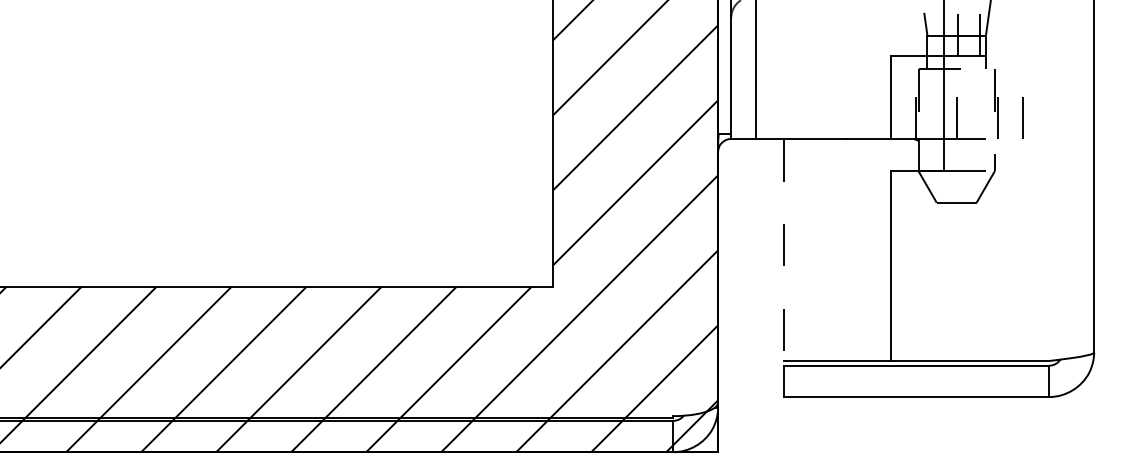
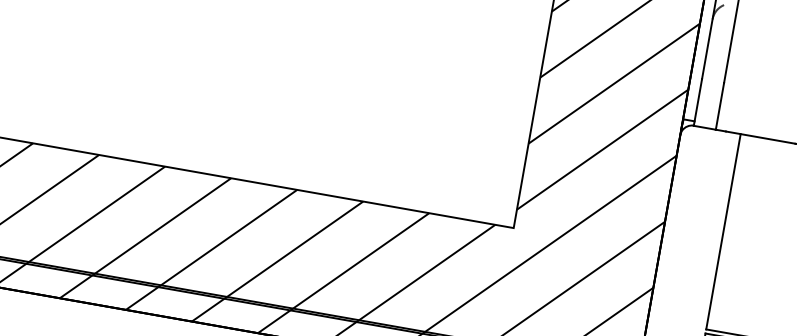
line: (784, 250) -> (723, 232), dashed -> solid

